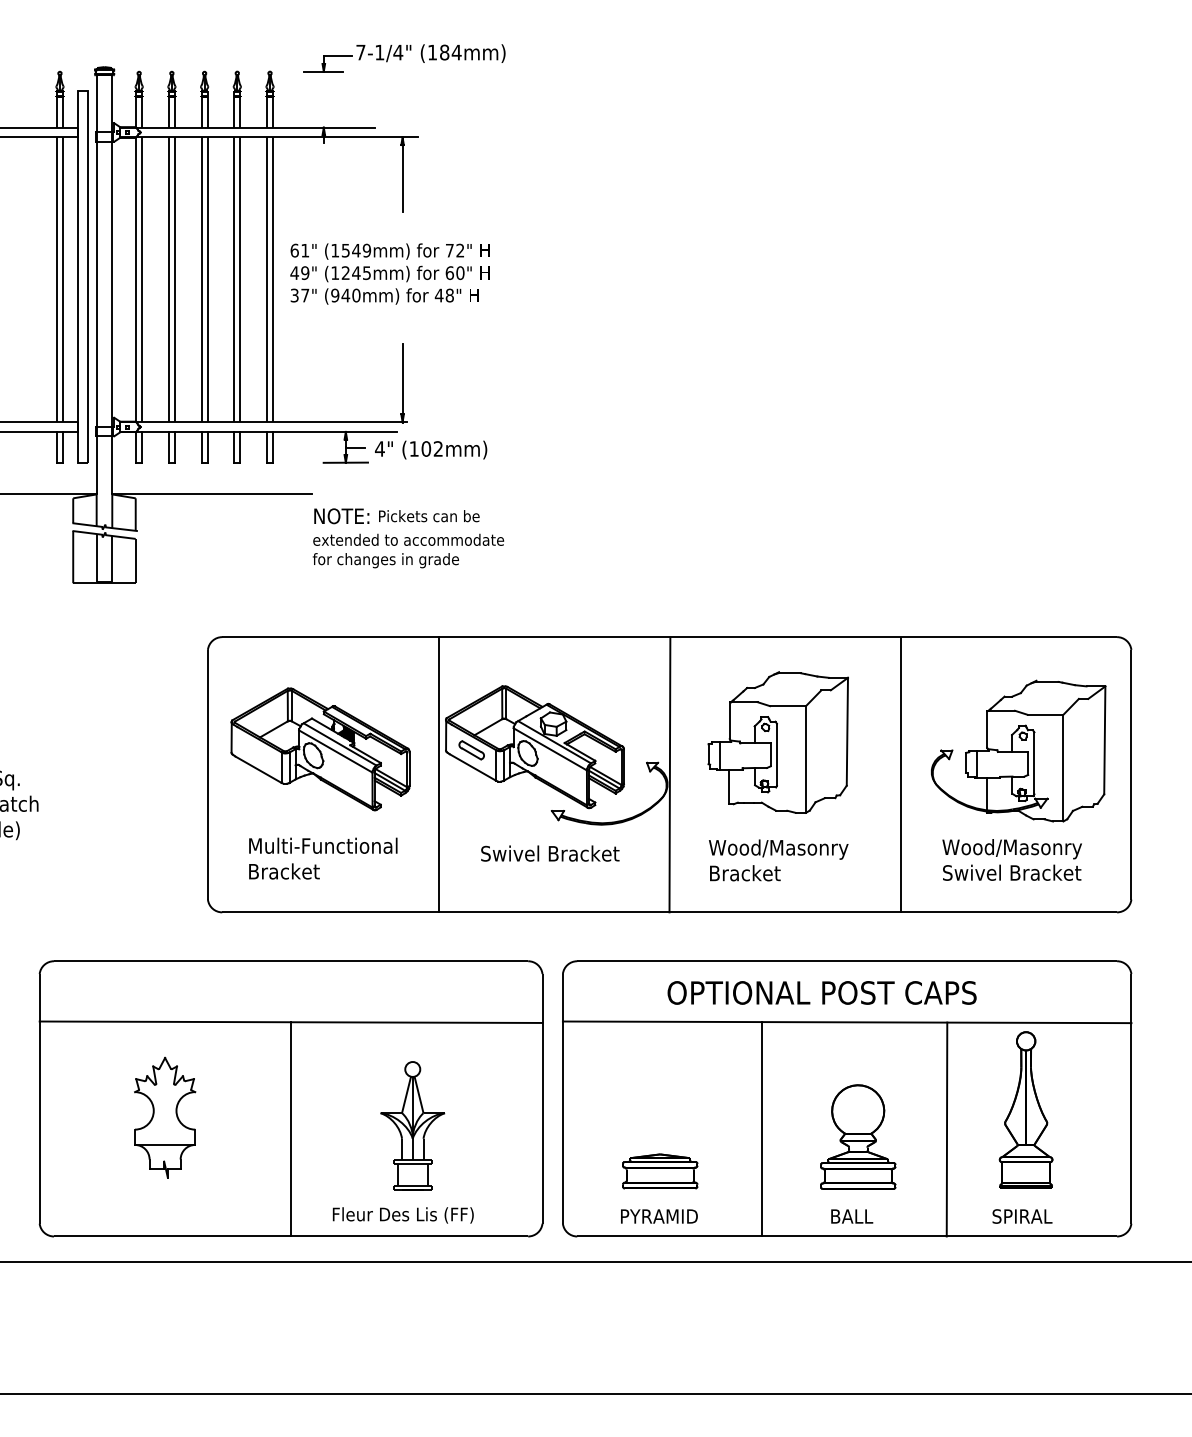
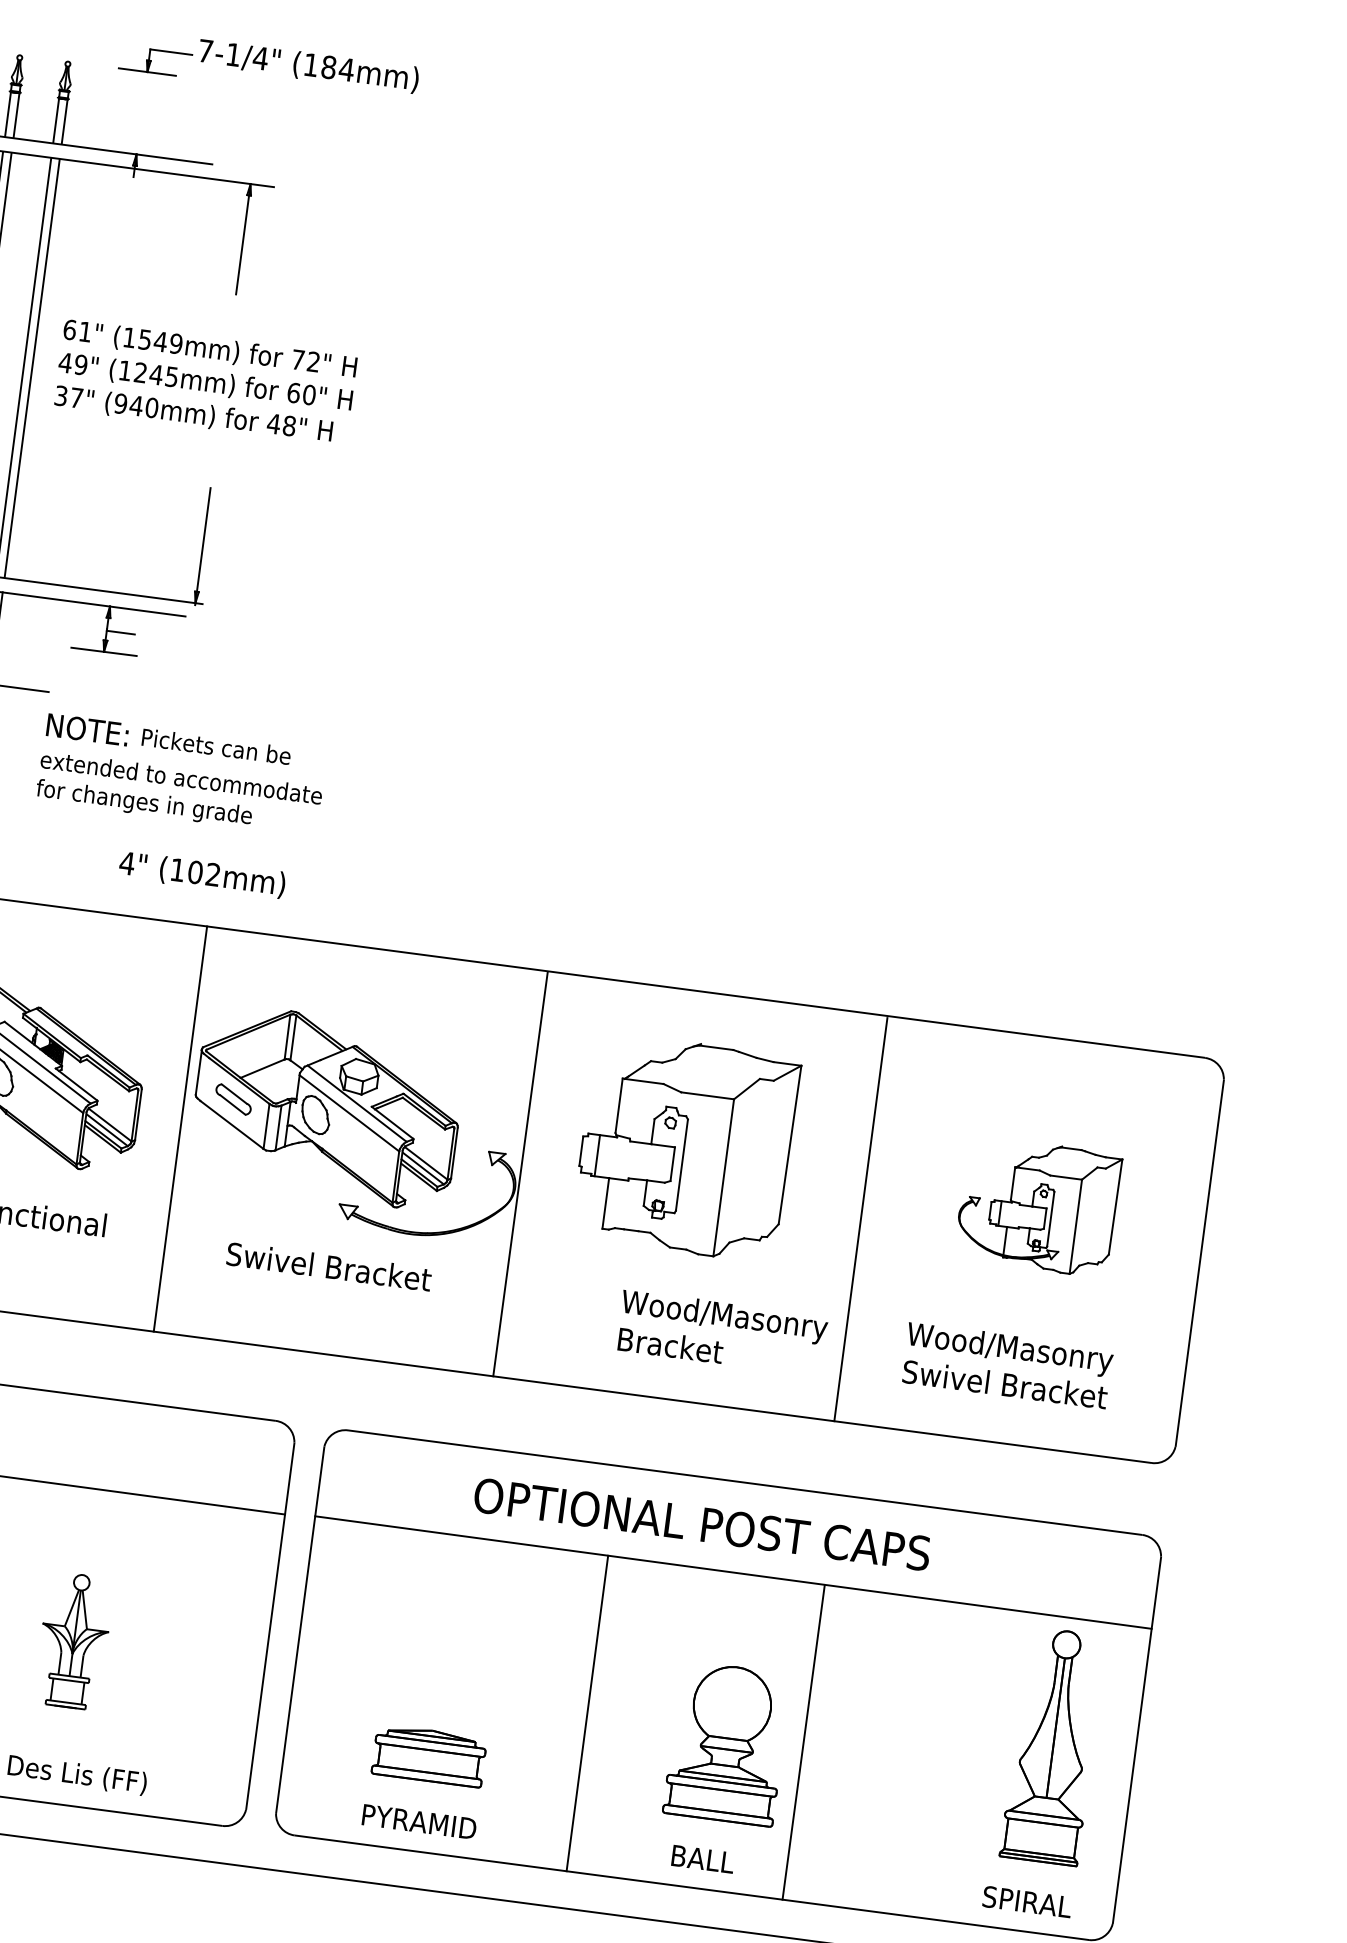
text: (431, 449) -> (203, 874), moved
part: (1018, 750) -> (1038, 1205), size x0.6
text: (778, 860) -> (722, 1333), moved
part: (412, 1125) -> (73, 1640), size x0.7
part: (1022, 1127) -> (1044, 1771), moved
line: (946, 1129) -> (802, 1742), moved

